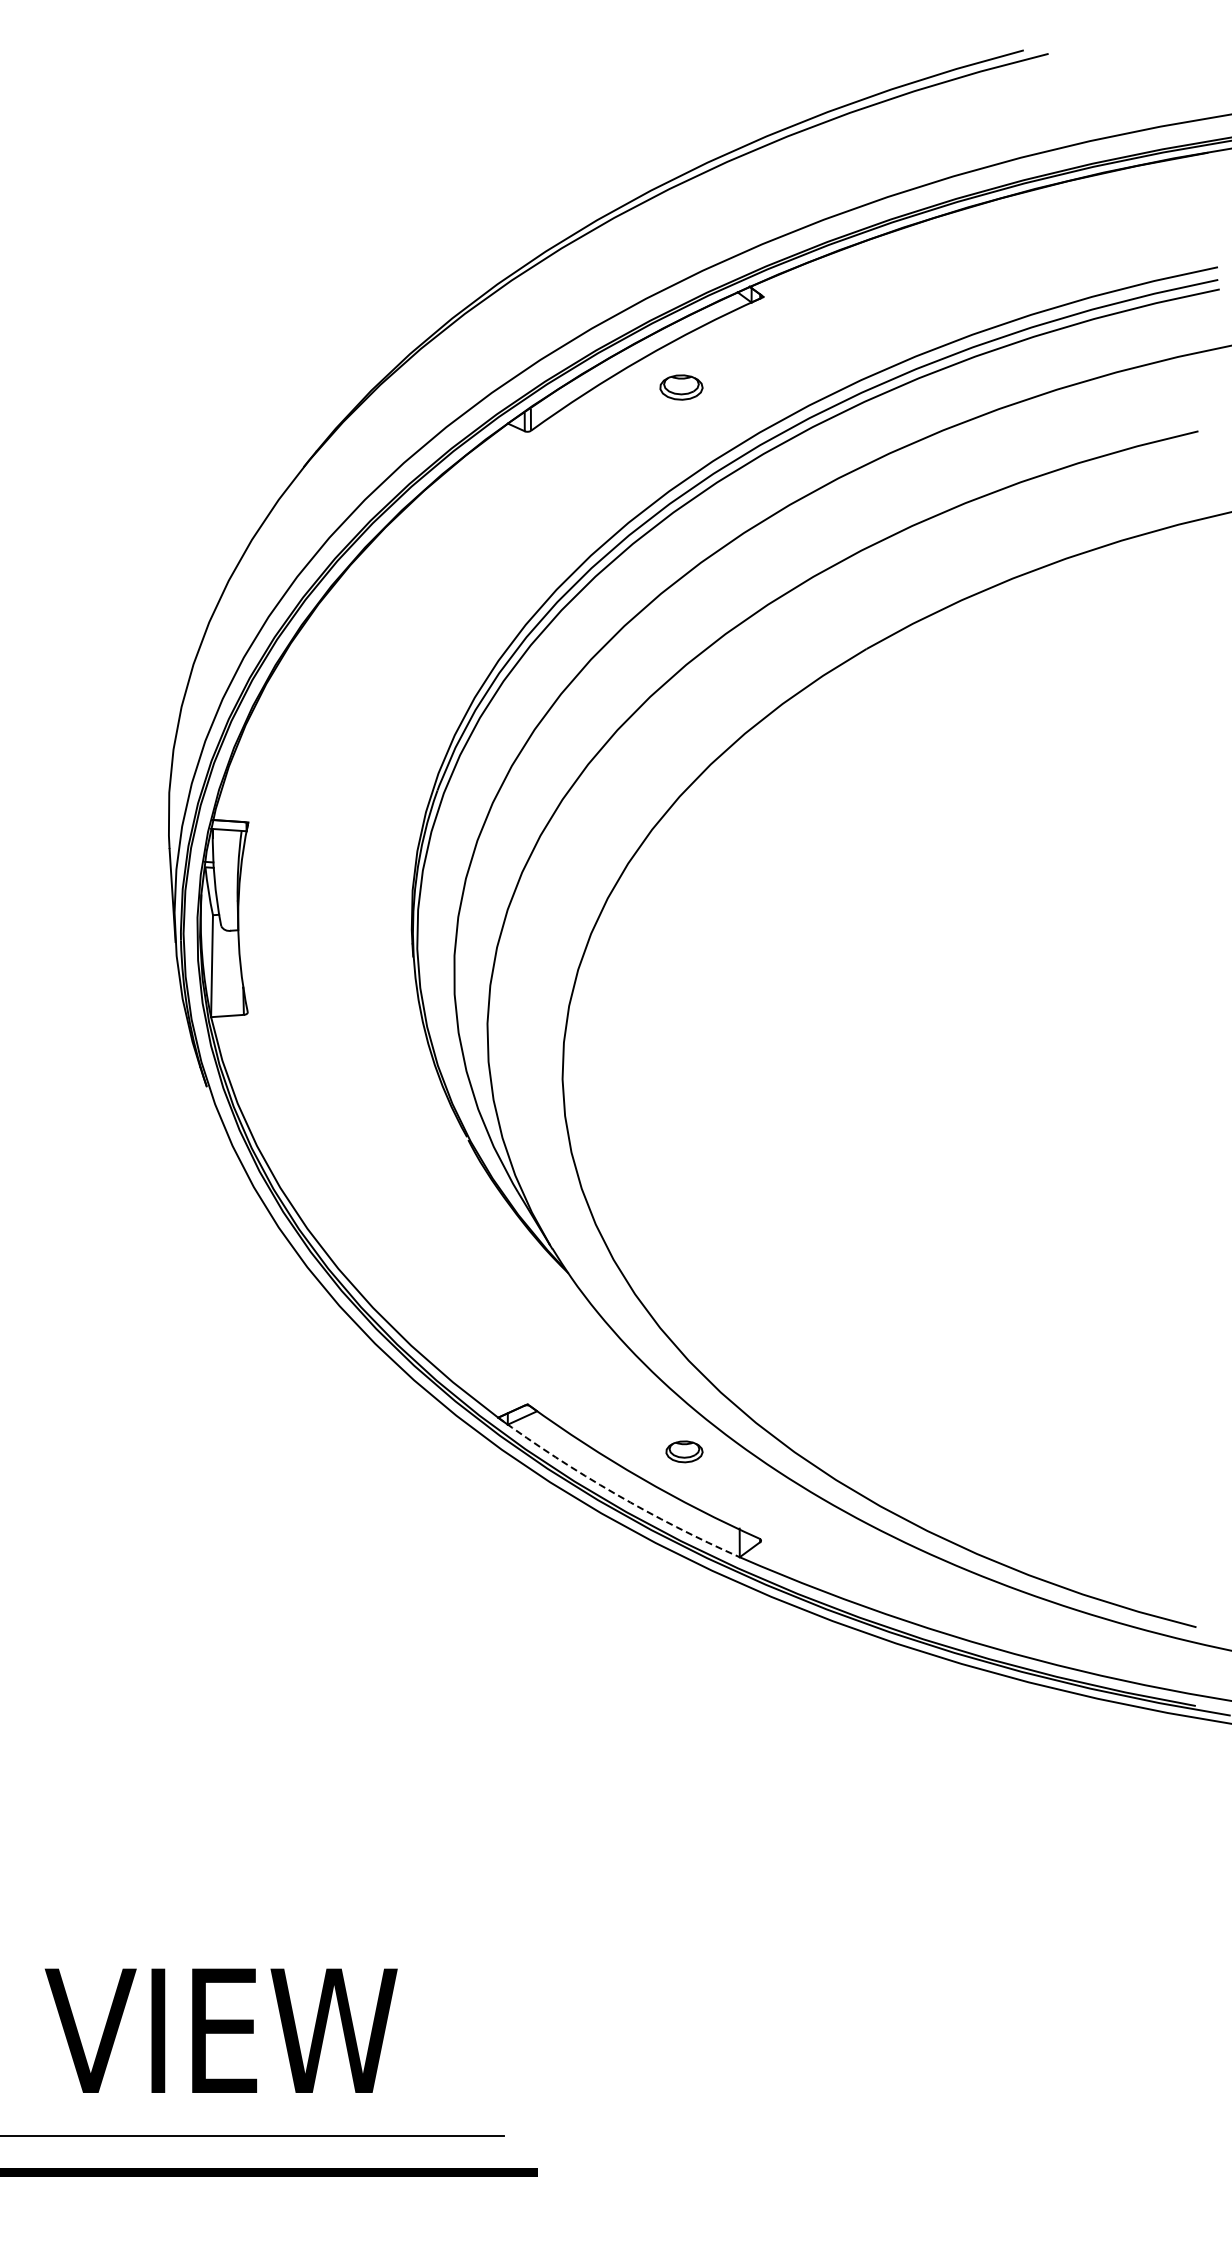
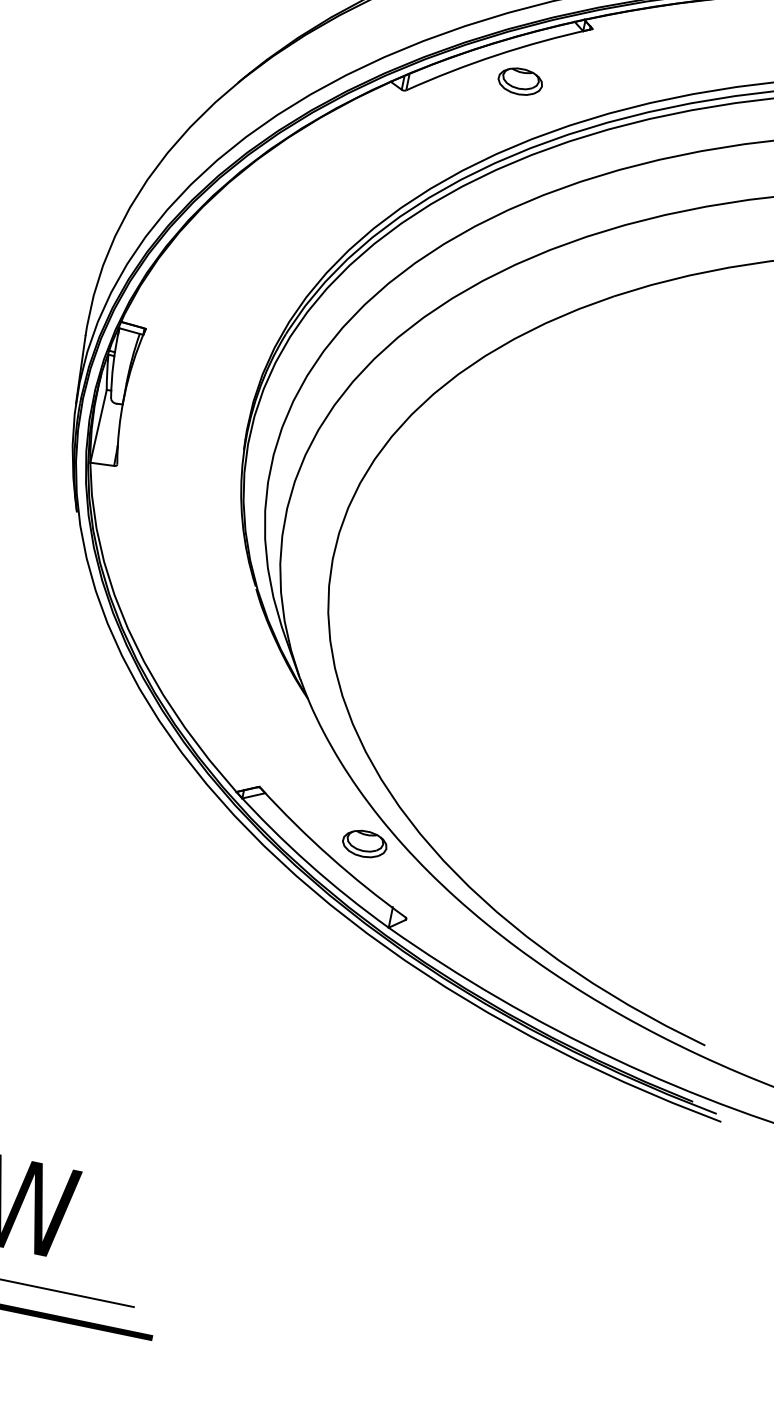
part: (681, 387) -> (520, 81), size x1.43
part: (684, 1451) -> (364, 843), size x1.67
arc: (615, 1493) -> (309, 863), dashed -> solid

